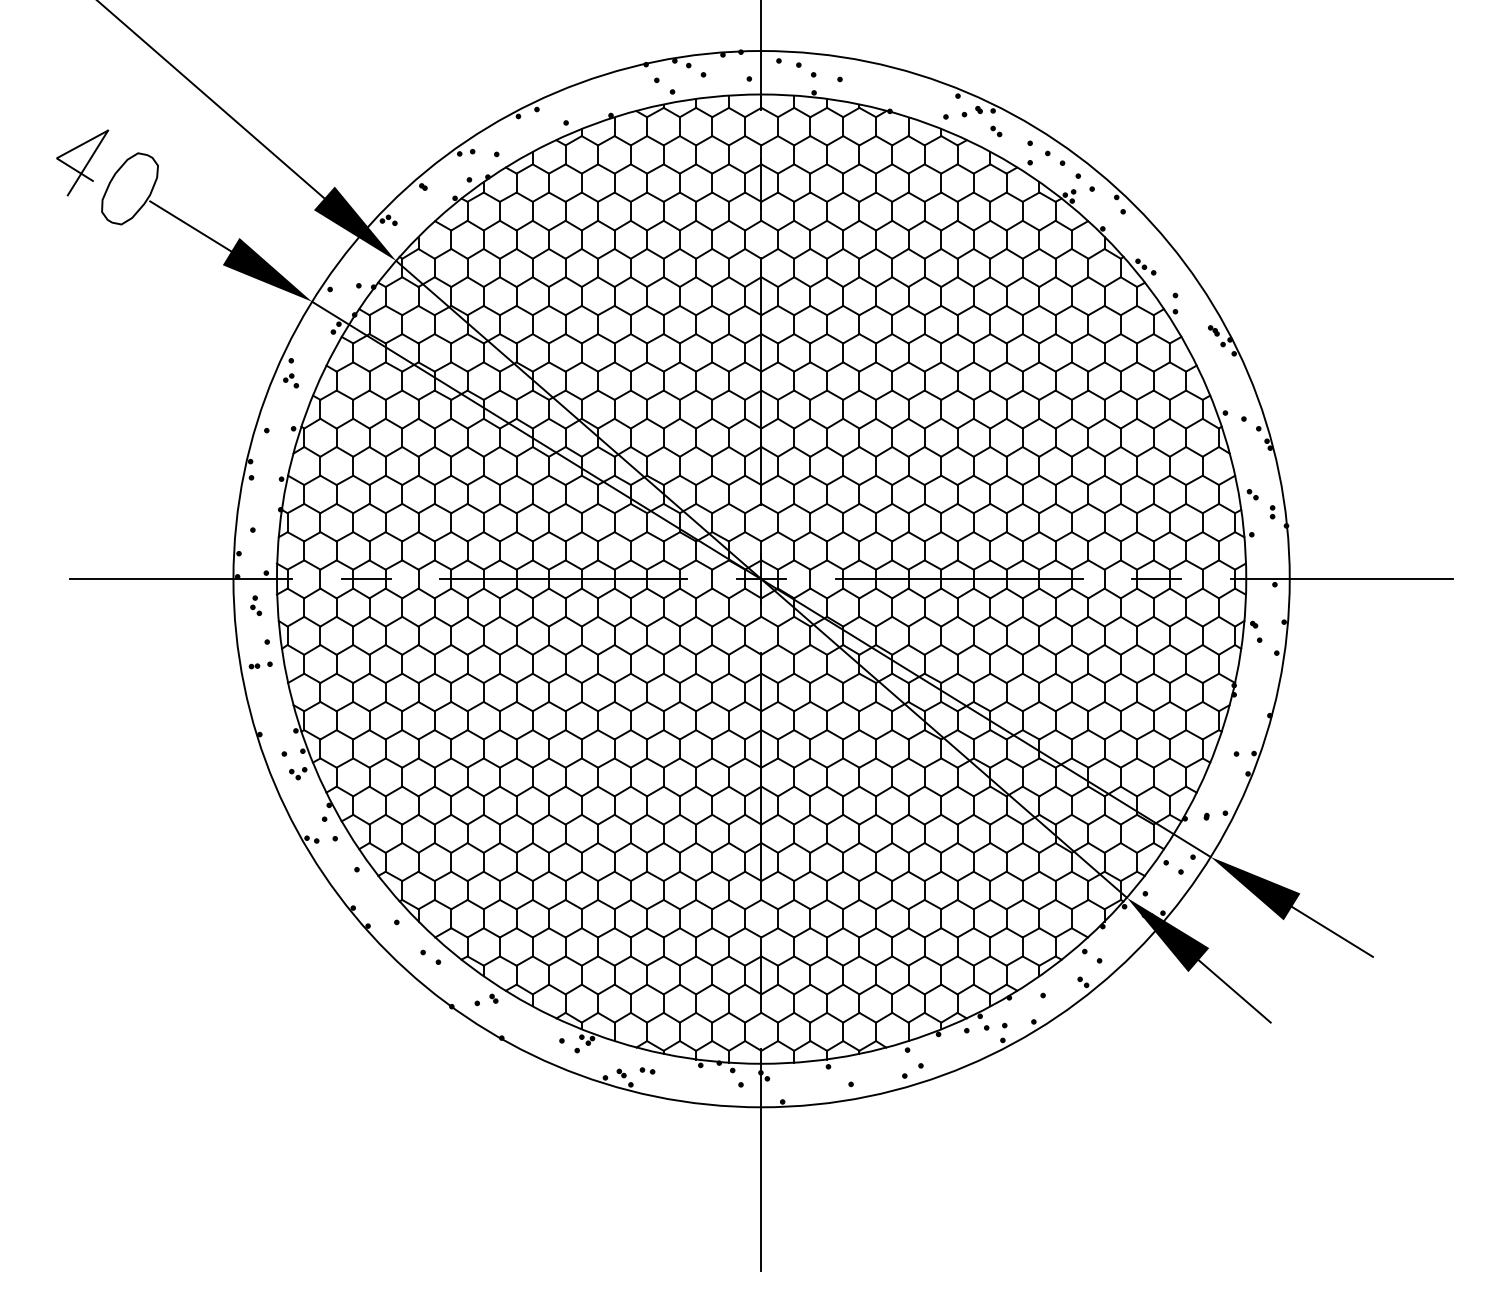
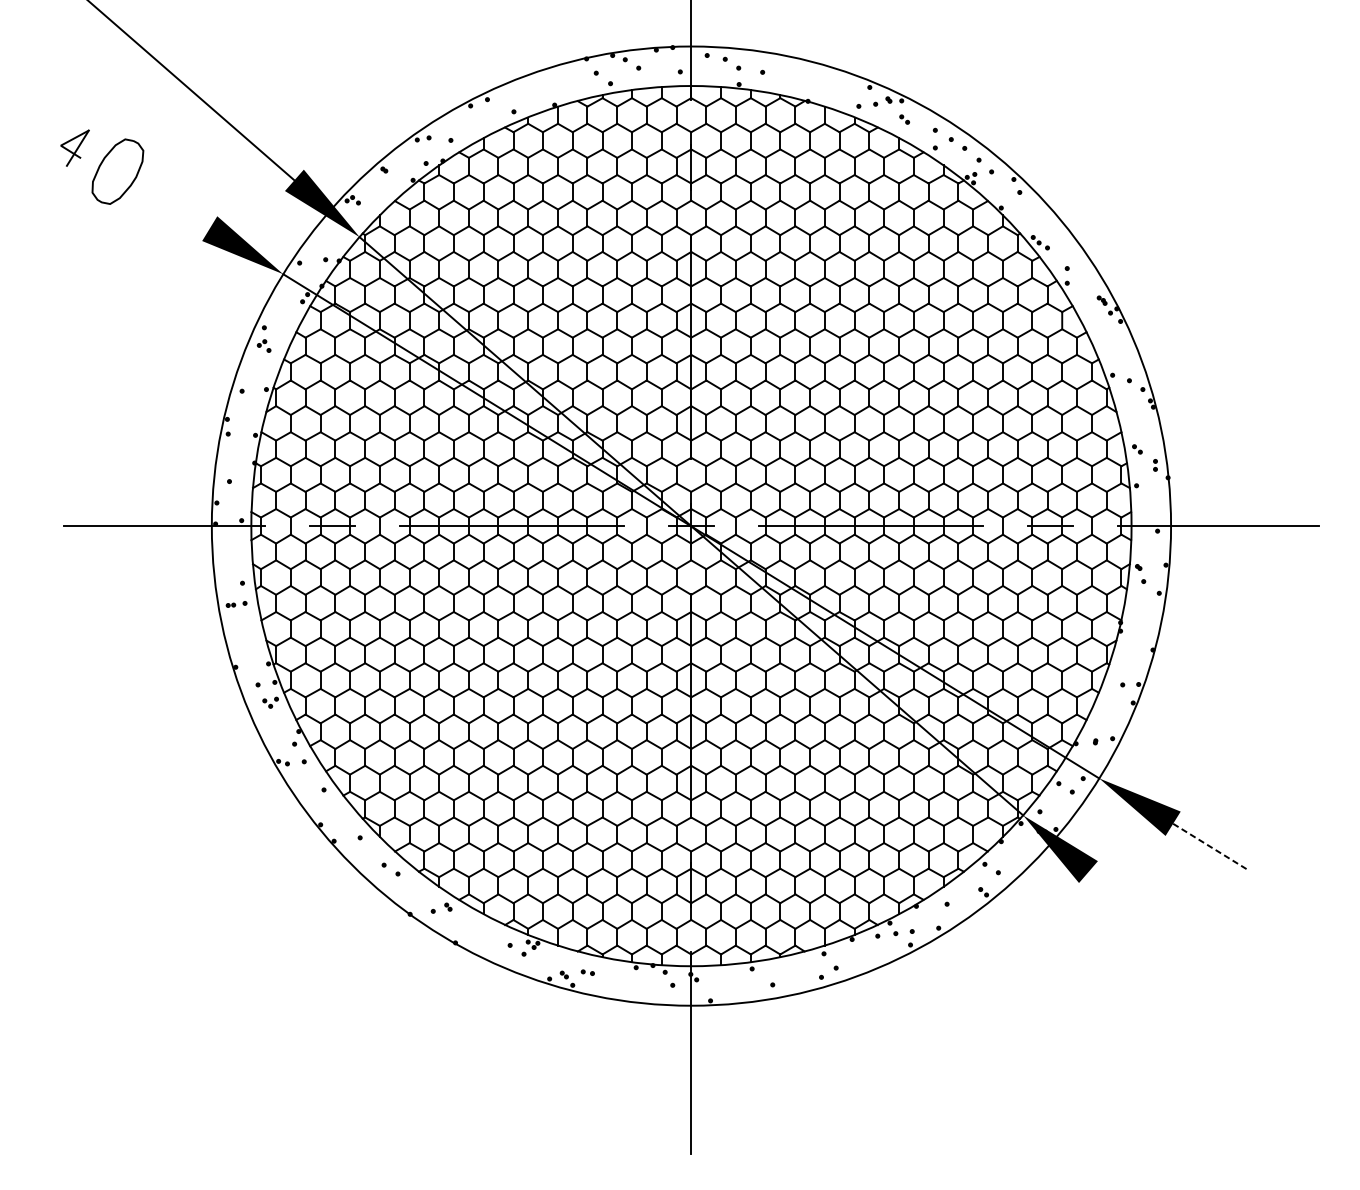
part: (82, 162) -> (74, 147), size x0.6
line: (190, 226) -> (172, 205), removed
part: (256, 605) -> (232, 550), size x1.6
line: (1332, 931) -> (1209, 846), solid -> dashed
line: (1234, 991) -> (1120, 900), removed

